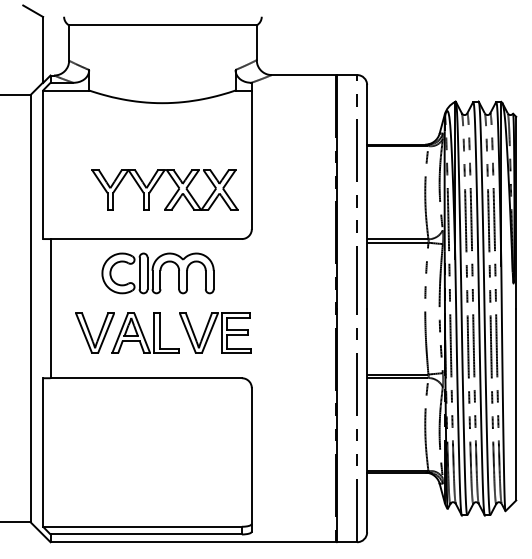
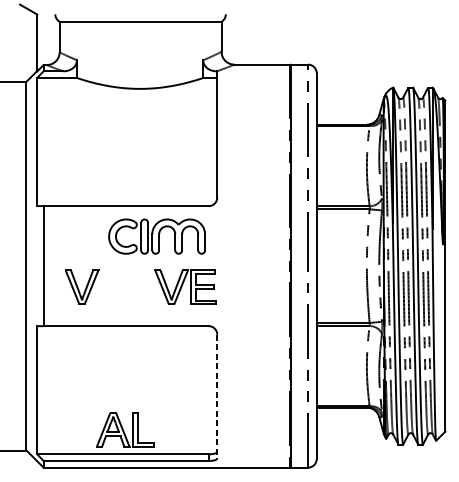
part: (156, 184) -> (135, 159), removed
part: (157, 273) -> (156, 236), moved
part: (145, 332) -> (125, 429), moved
line: (251, 459) -> (216, 396), solid -> dashed

